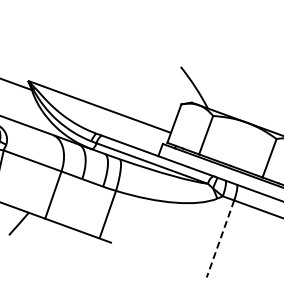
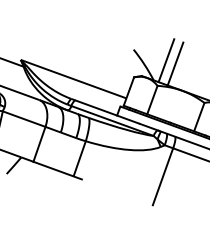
line: (224, 81) -> (165, 60), added
line: (236, 86) -> (174, 64), added
line: (220, 238) -> (163, 176), dashed -> solid

